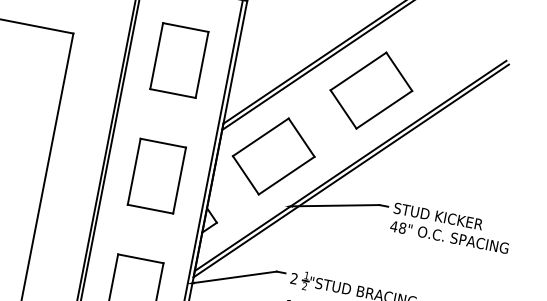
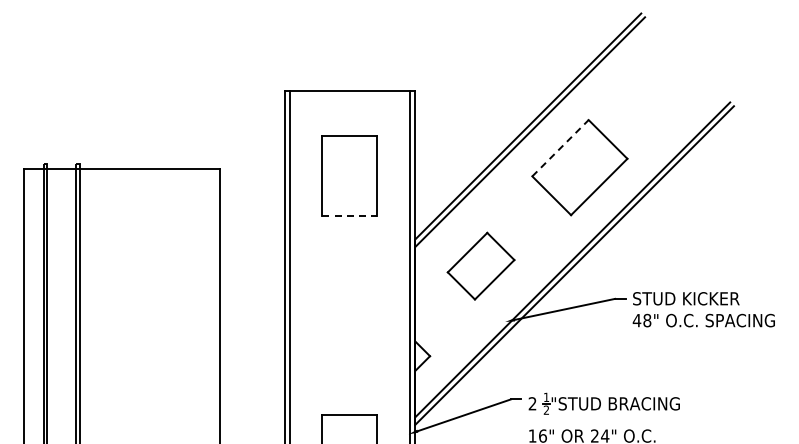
line: (358, 71) -> (560, 148), solid -> dashed
line: (173, 93) -> (350, 215), solid -> dashed
part: (273, 155) -> (480, 265), size x0.7
part: (156, 176) -> (349, 315), removed

